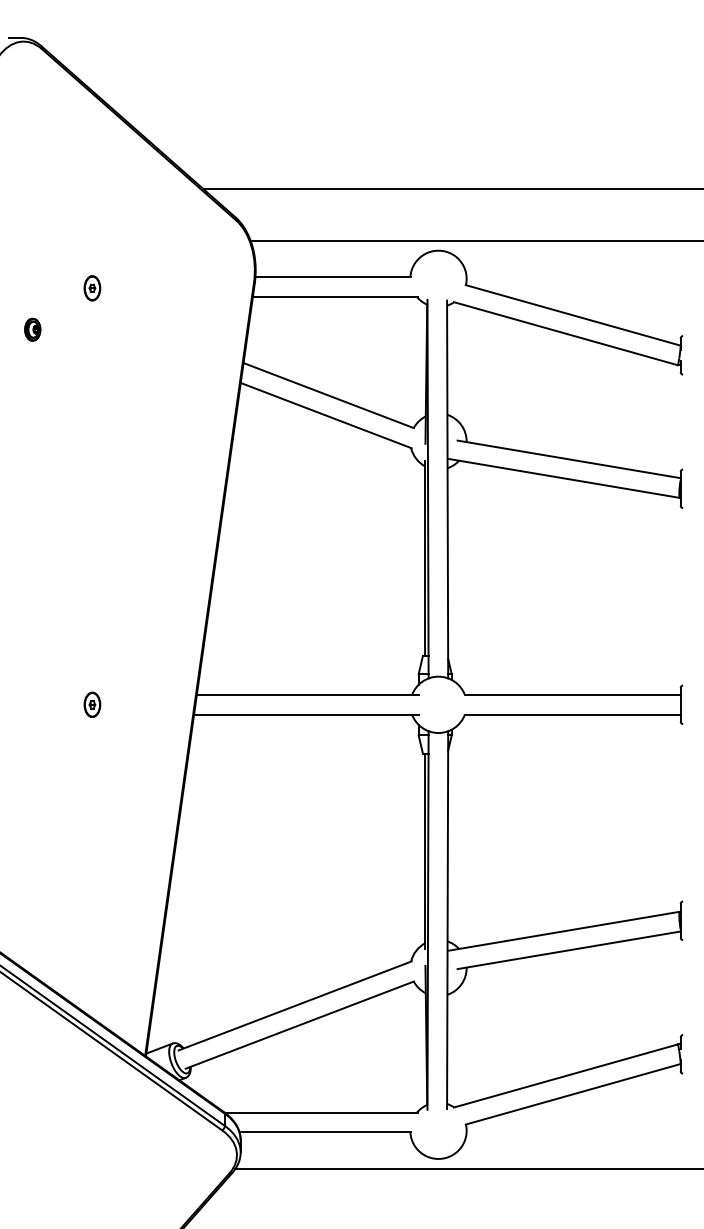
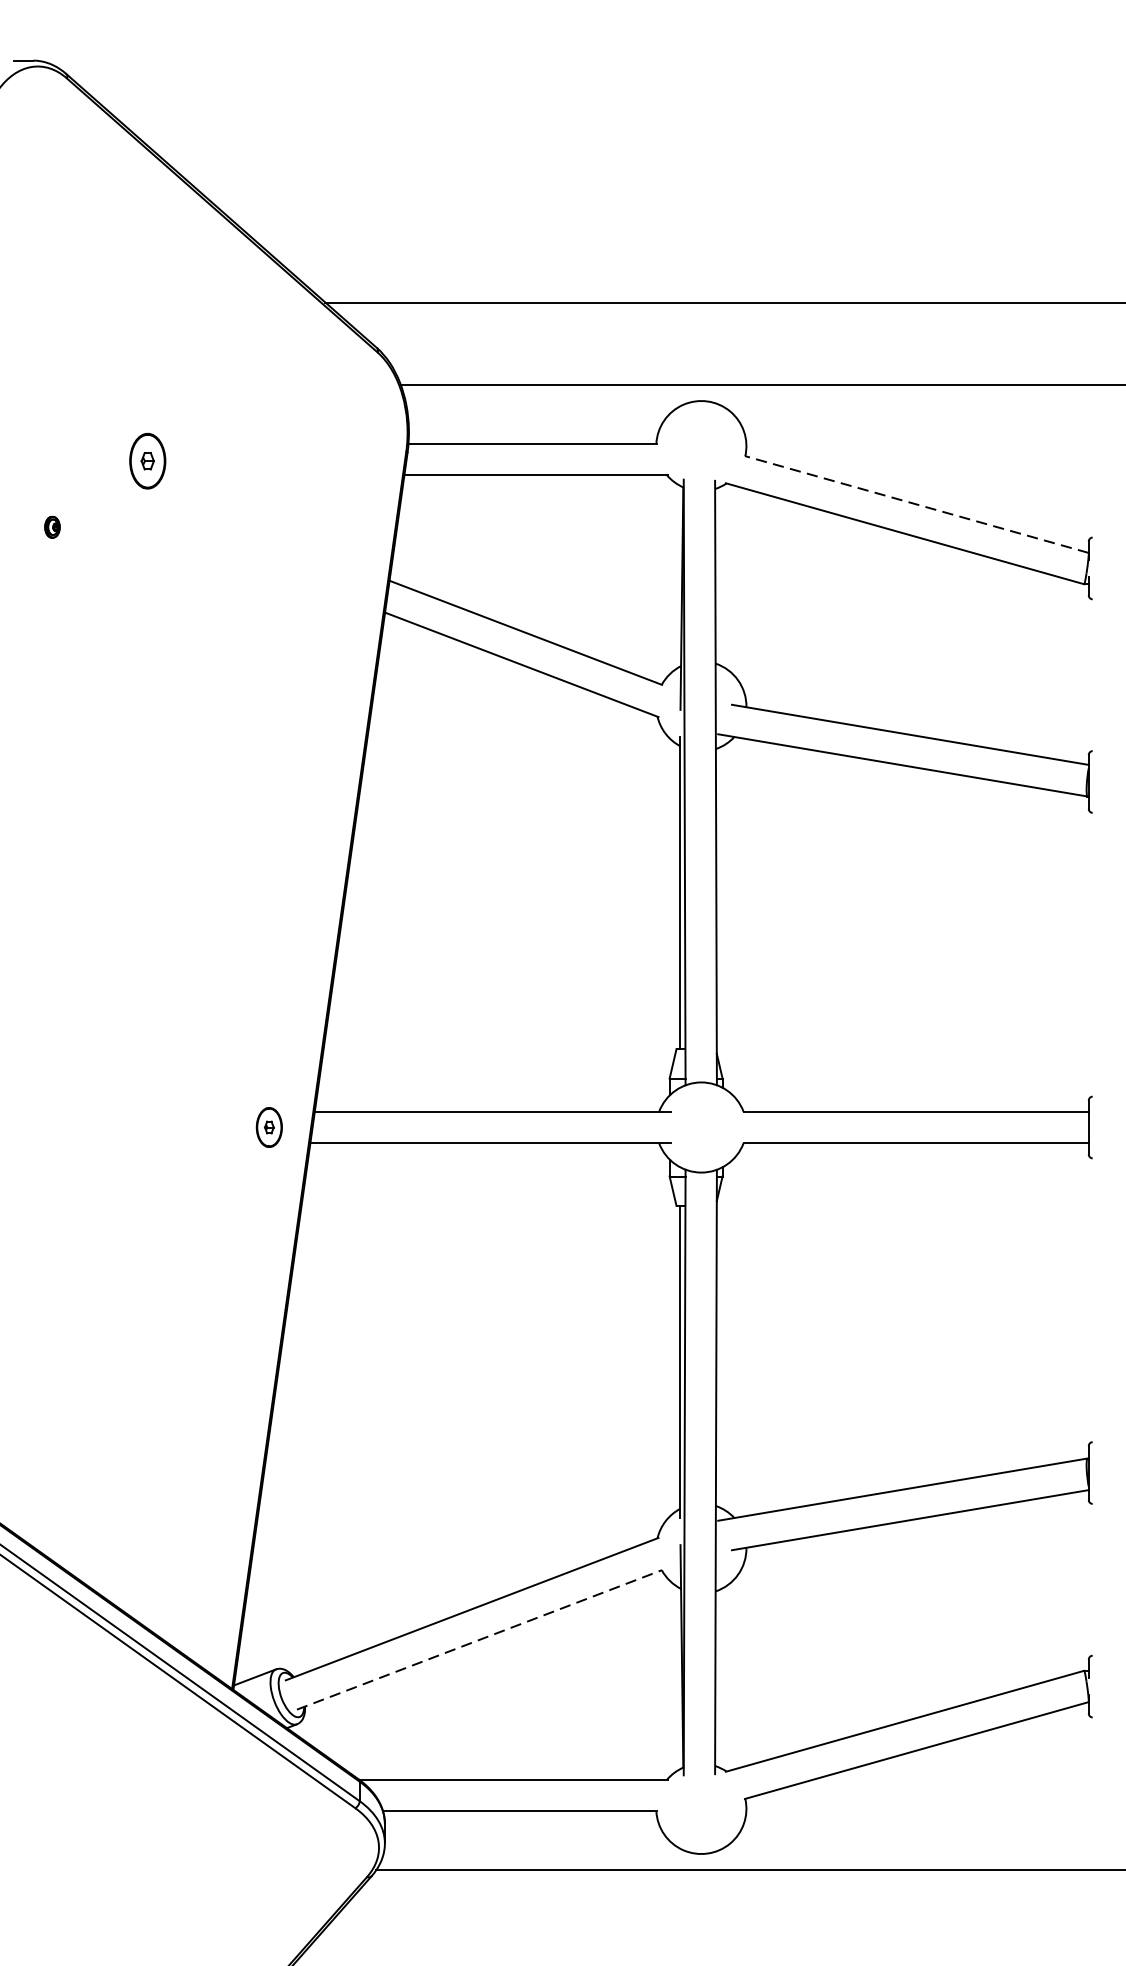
part: (92, 288) -> (147, 461), size x1.4
line: (573, 315) -> (917, 504), solid -> dashed
part: (32, 329) -> (51, 527), size x0.6
part: (92, 704) -> (269, 1126), moved
line: (300, 1024) -> (480, 1638), solid -> dashed

